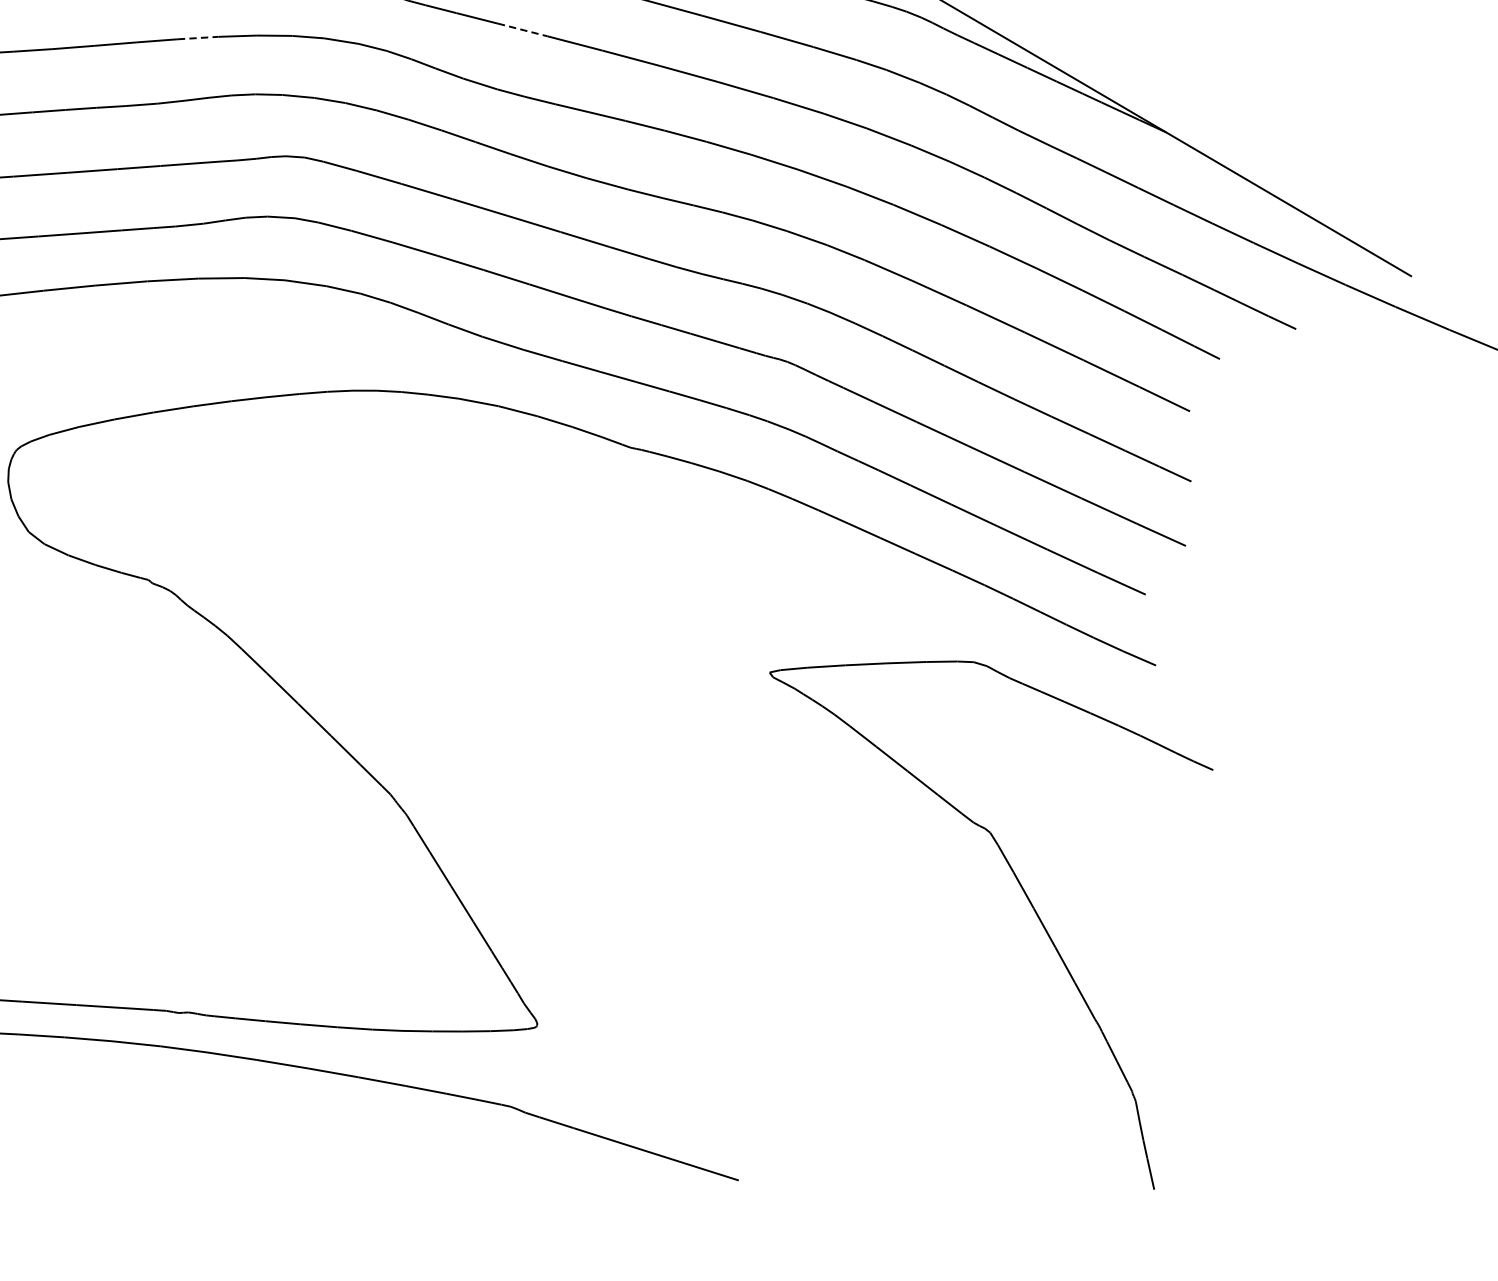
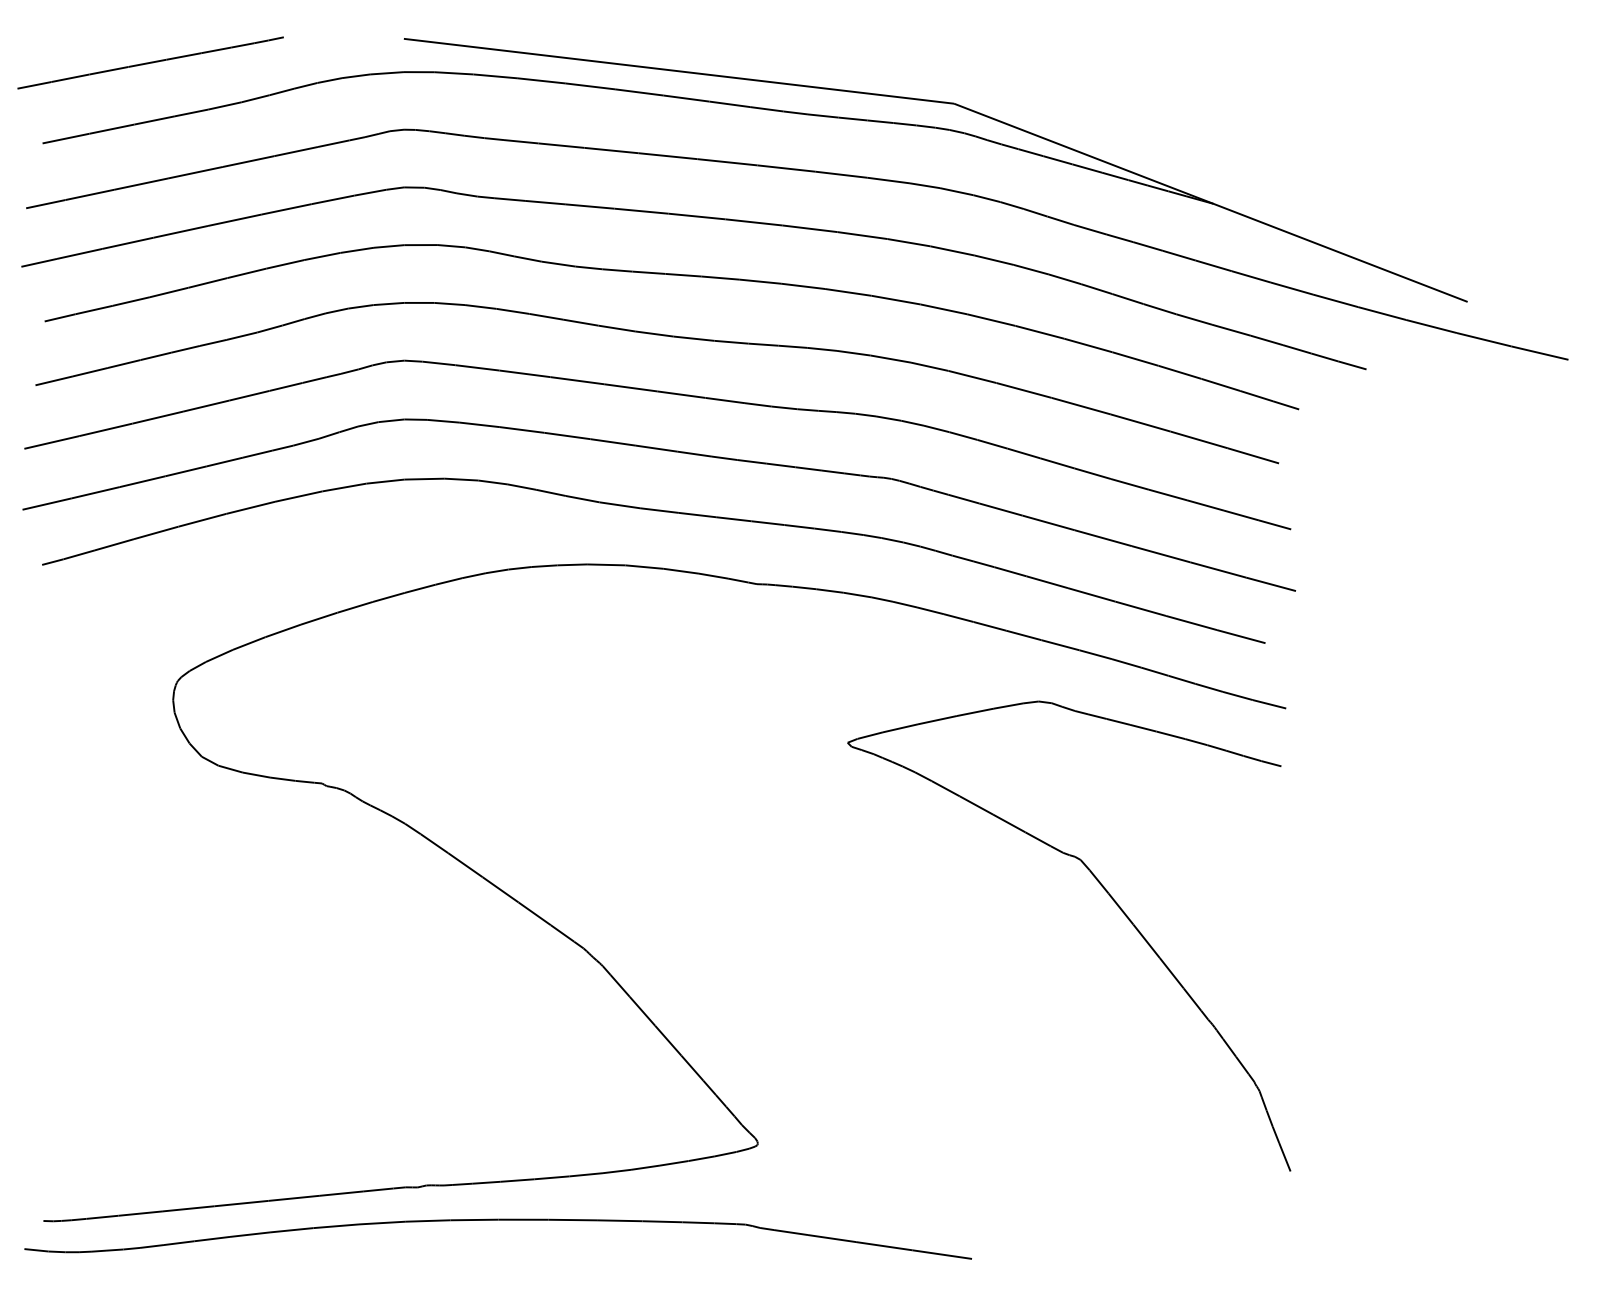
line: (522, 29) -> (590, 206), dashed -> solid
line: (198, 38) -> (285, 264), dashed -> solid
part: (1016, 880) -> (1112, 900), moved

